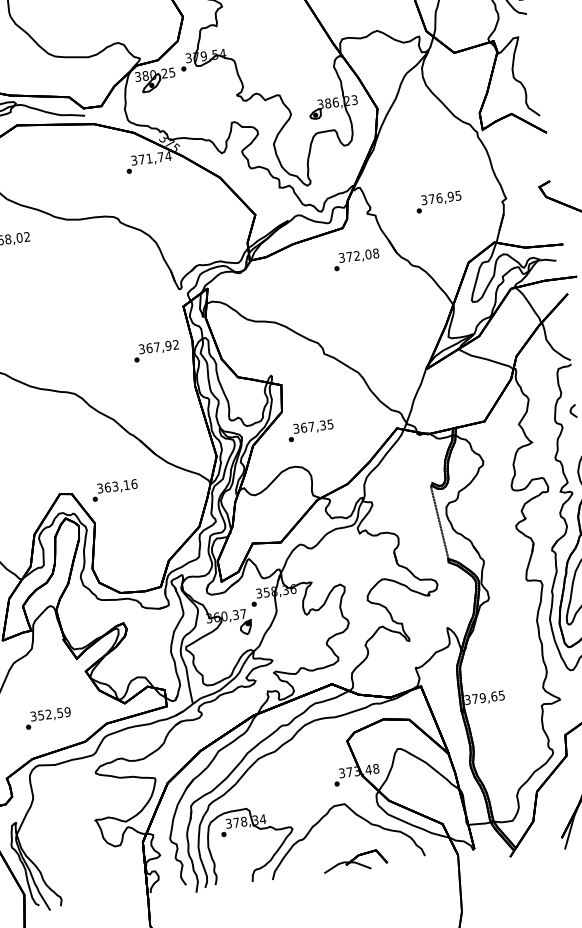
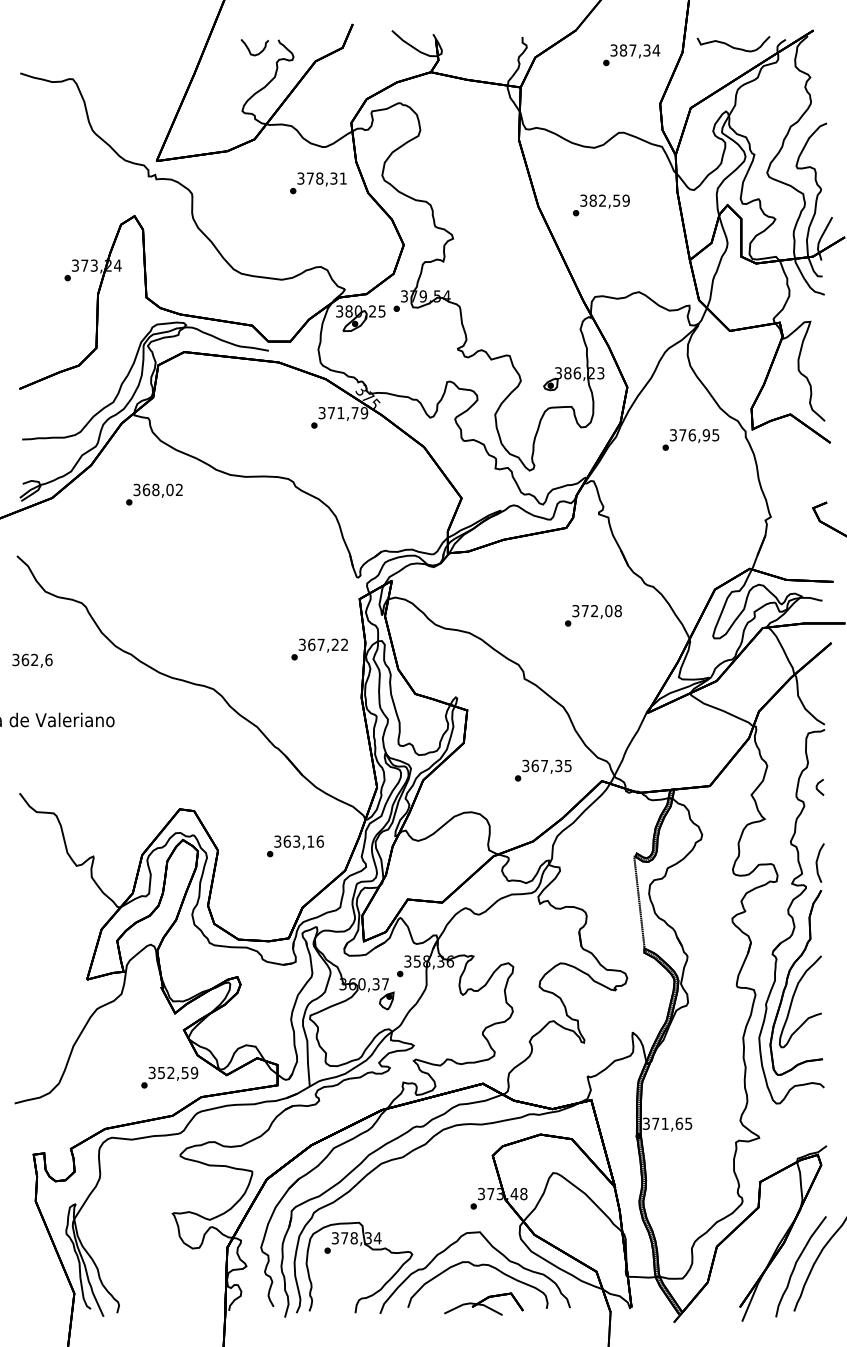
text: (168, 156) -> (364, 413), 371,74 -> 371,79
text: (438, 201) -> (690, 439), moved
text: (356, 259) -> (593, 615), moved
text: (167, 345) -> (334, 644), 367,92 -> 367,22
text: (311, 430) -> (543, 770), moved
text: (114, 490) -> (295, 846), moved
text: (482, 697) -> (664, 1123), 379,65 -> 371,65
text: (47, 718) -> (169, 1077), moved
curve: (346, 831) -> (477, 1266), added

